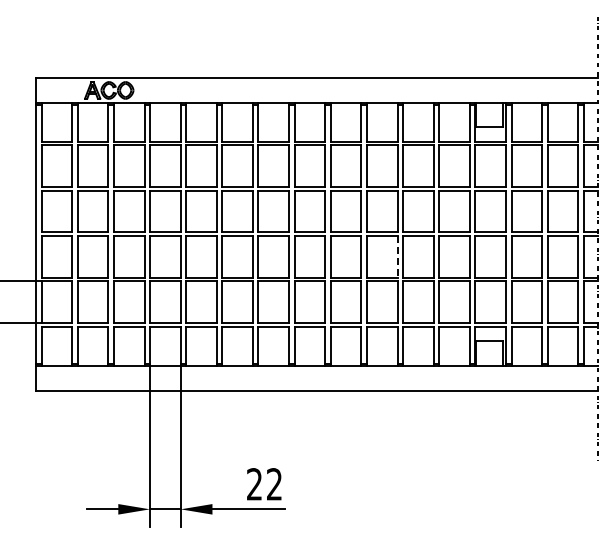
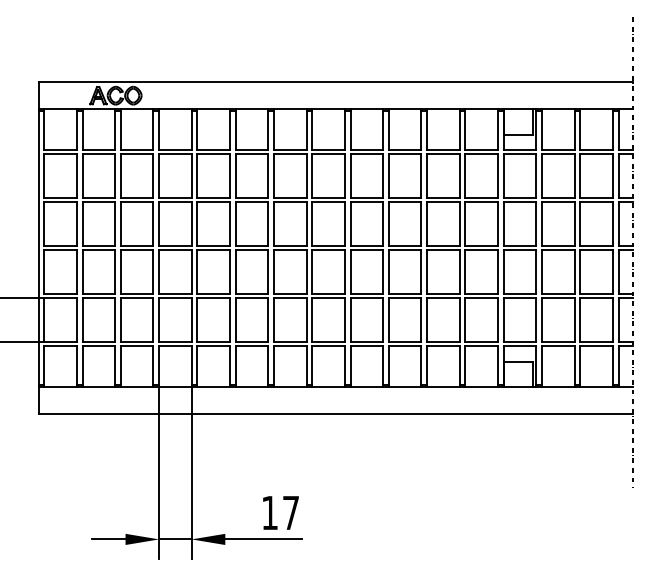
line: (397, 256) -> (421, 271), dashed -> solid
text: (264, 484) -> (280, 513), 22 -> 17

